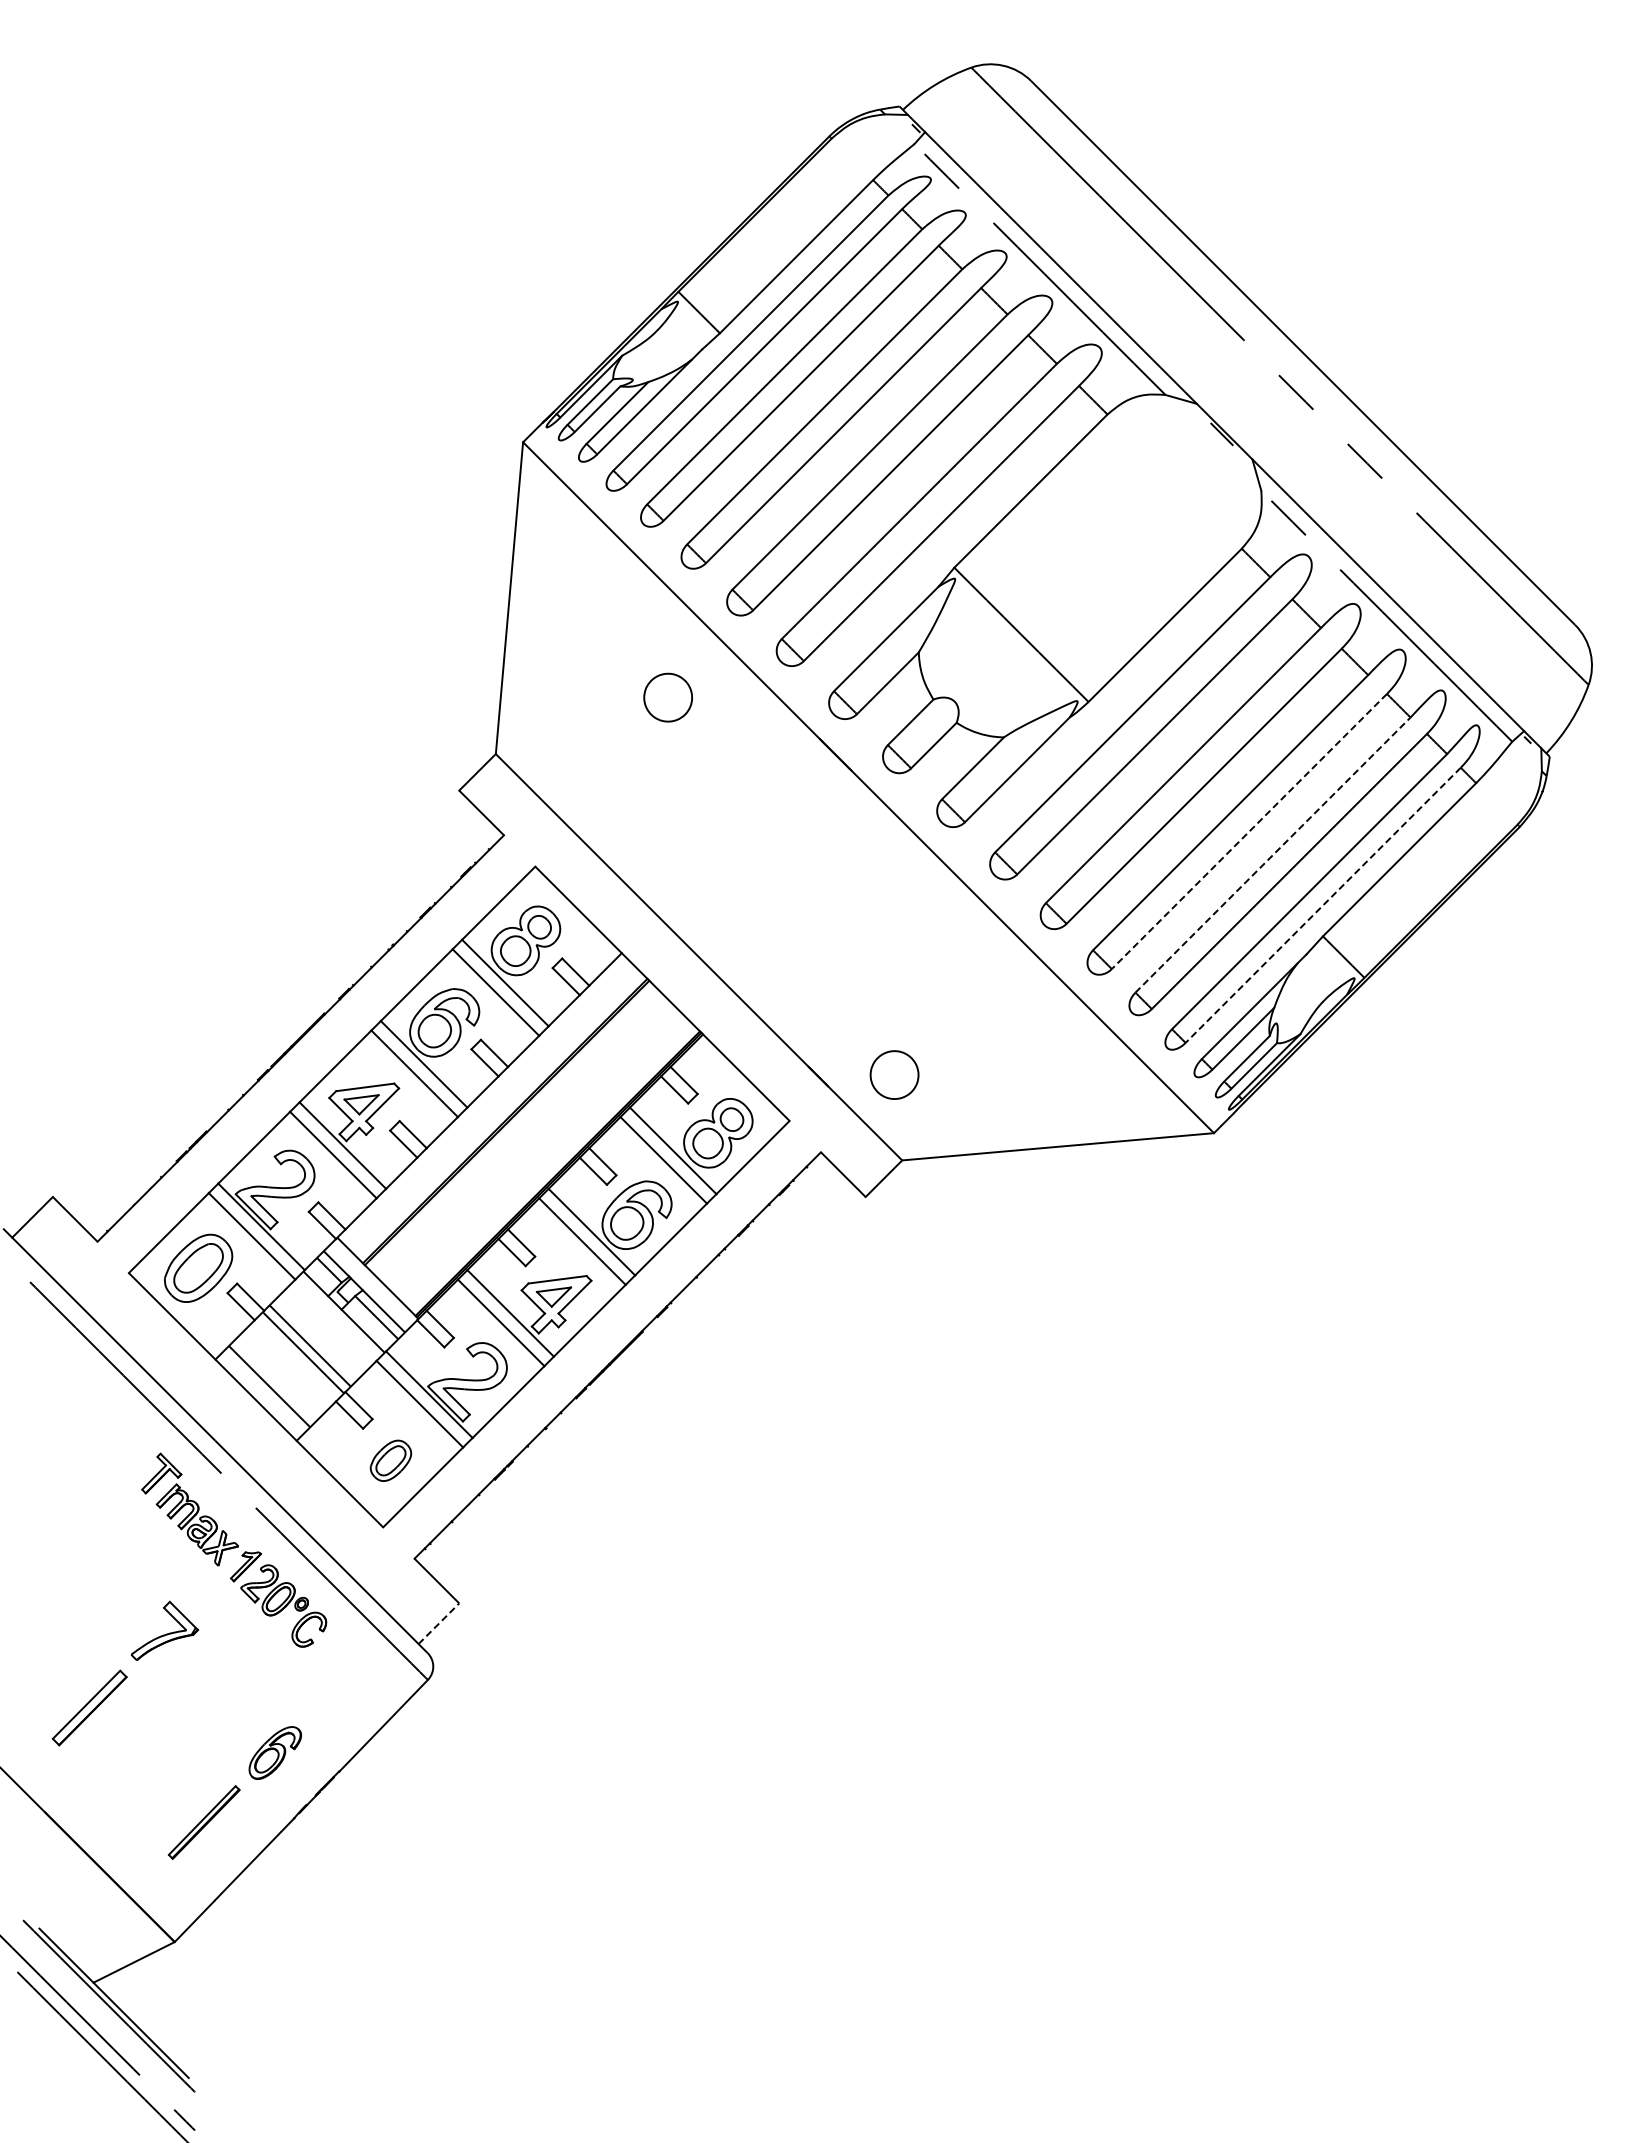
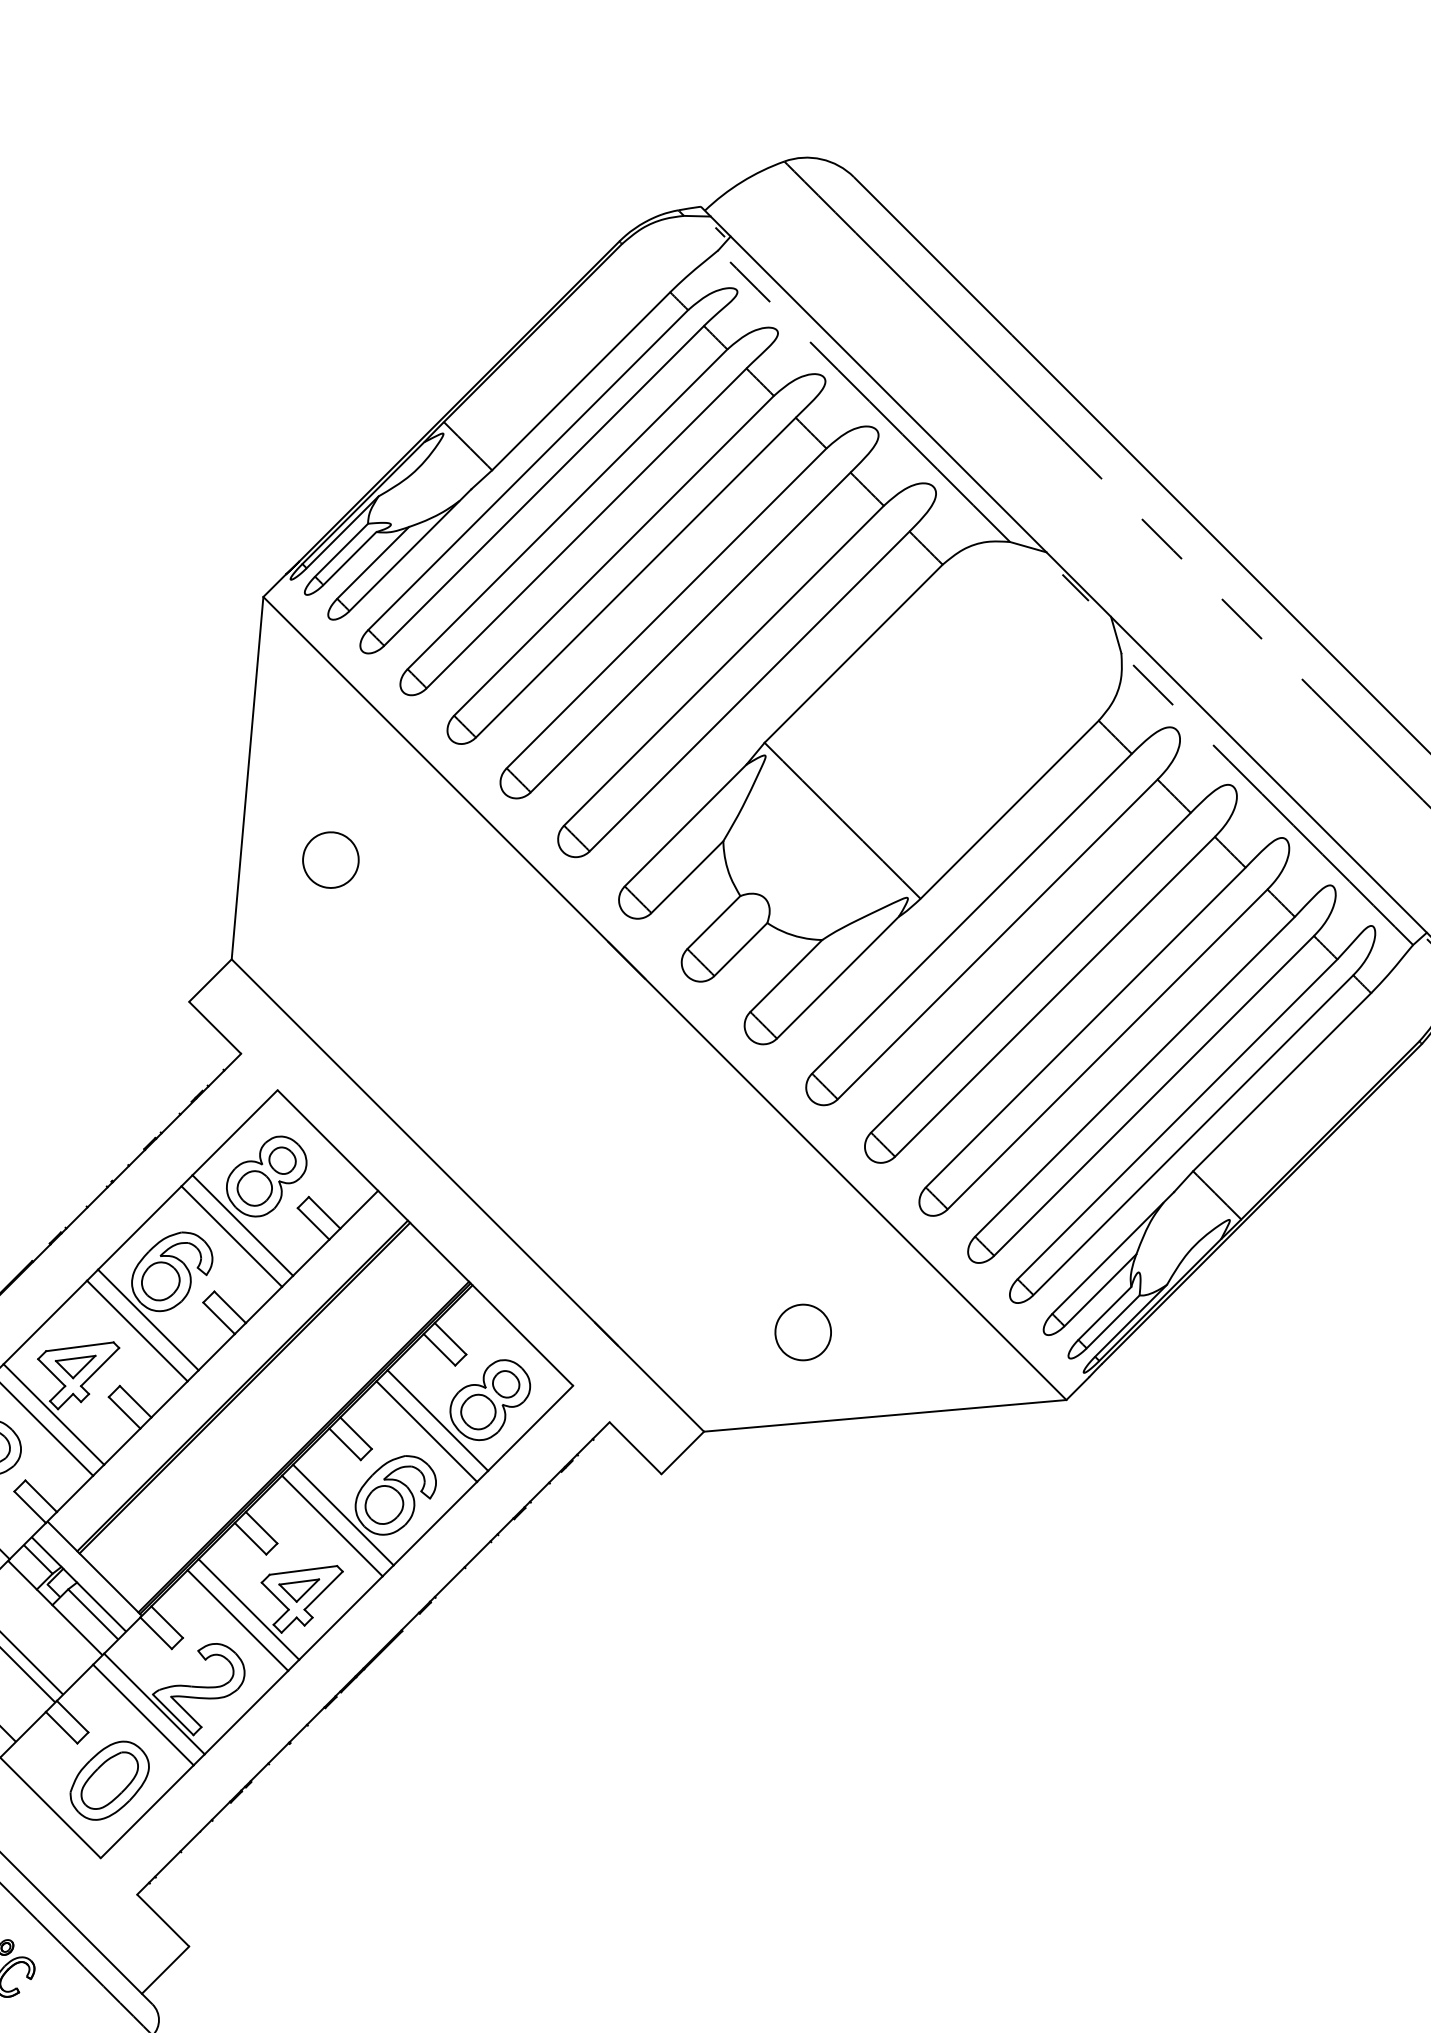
part: (667, 697) -> (330, 859), moved
line: (1249, 831) -> (1107, 1049), dashed -> solid
line: (1273, 855) -> (1135, 1077), dashed -> solid
line: (1323, 905) -> (1193, 1135), dashed -> solid
part: (894, 1074) -> (803, 1331), moved
part: (390, 1460) -> (109, 1780), size x1.67
line: (438, 1623) -> (165, 1969), dashed -> solid

